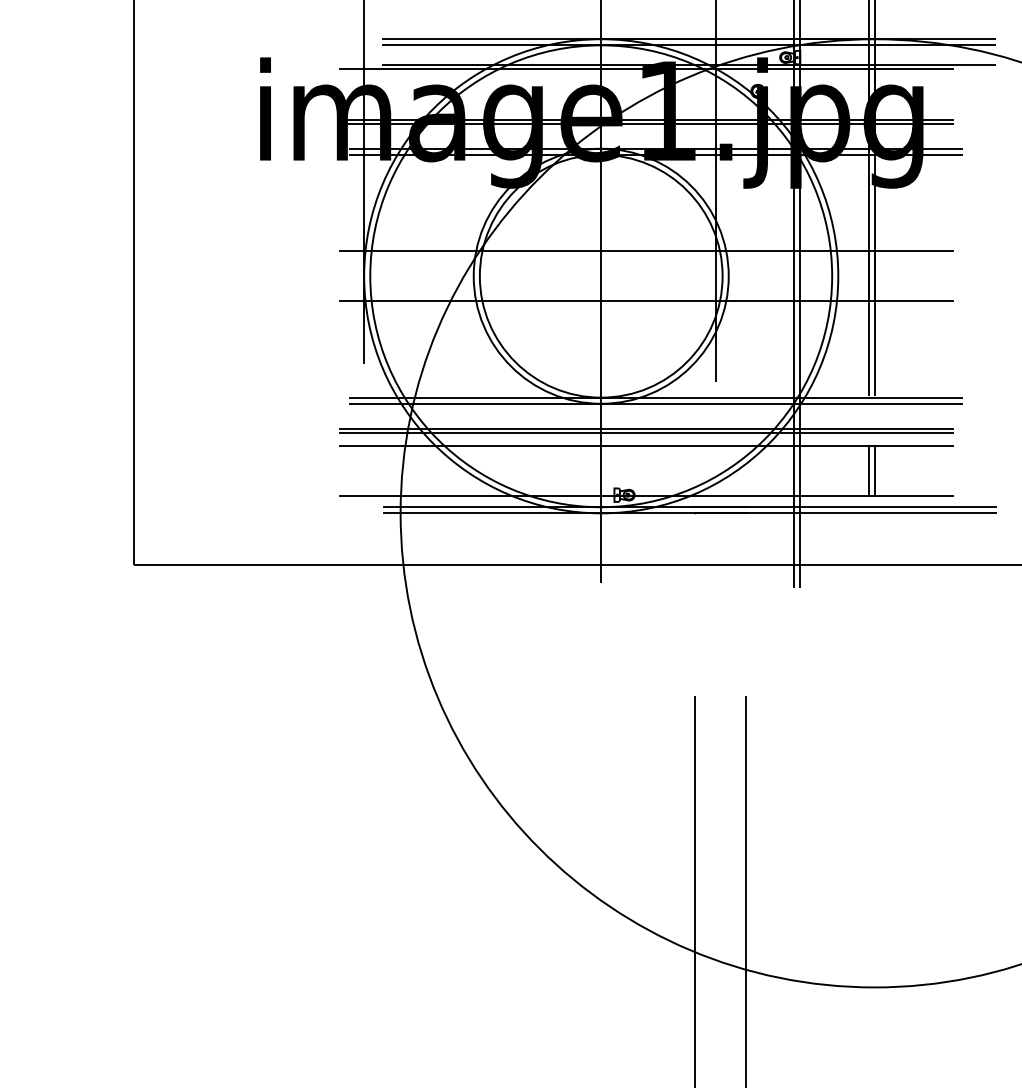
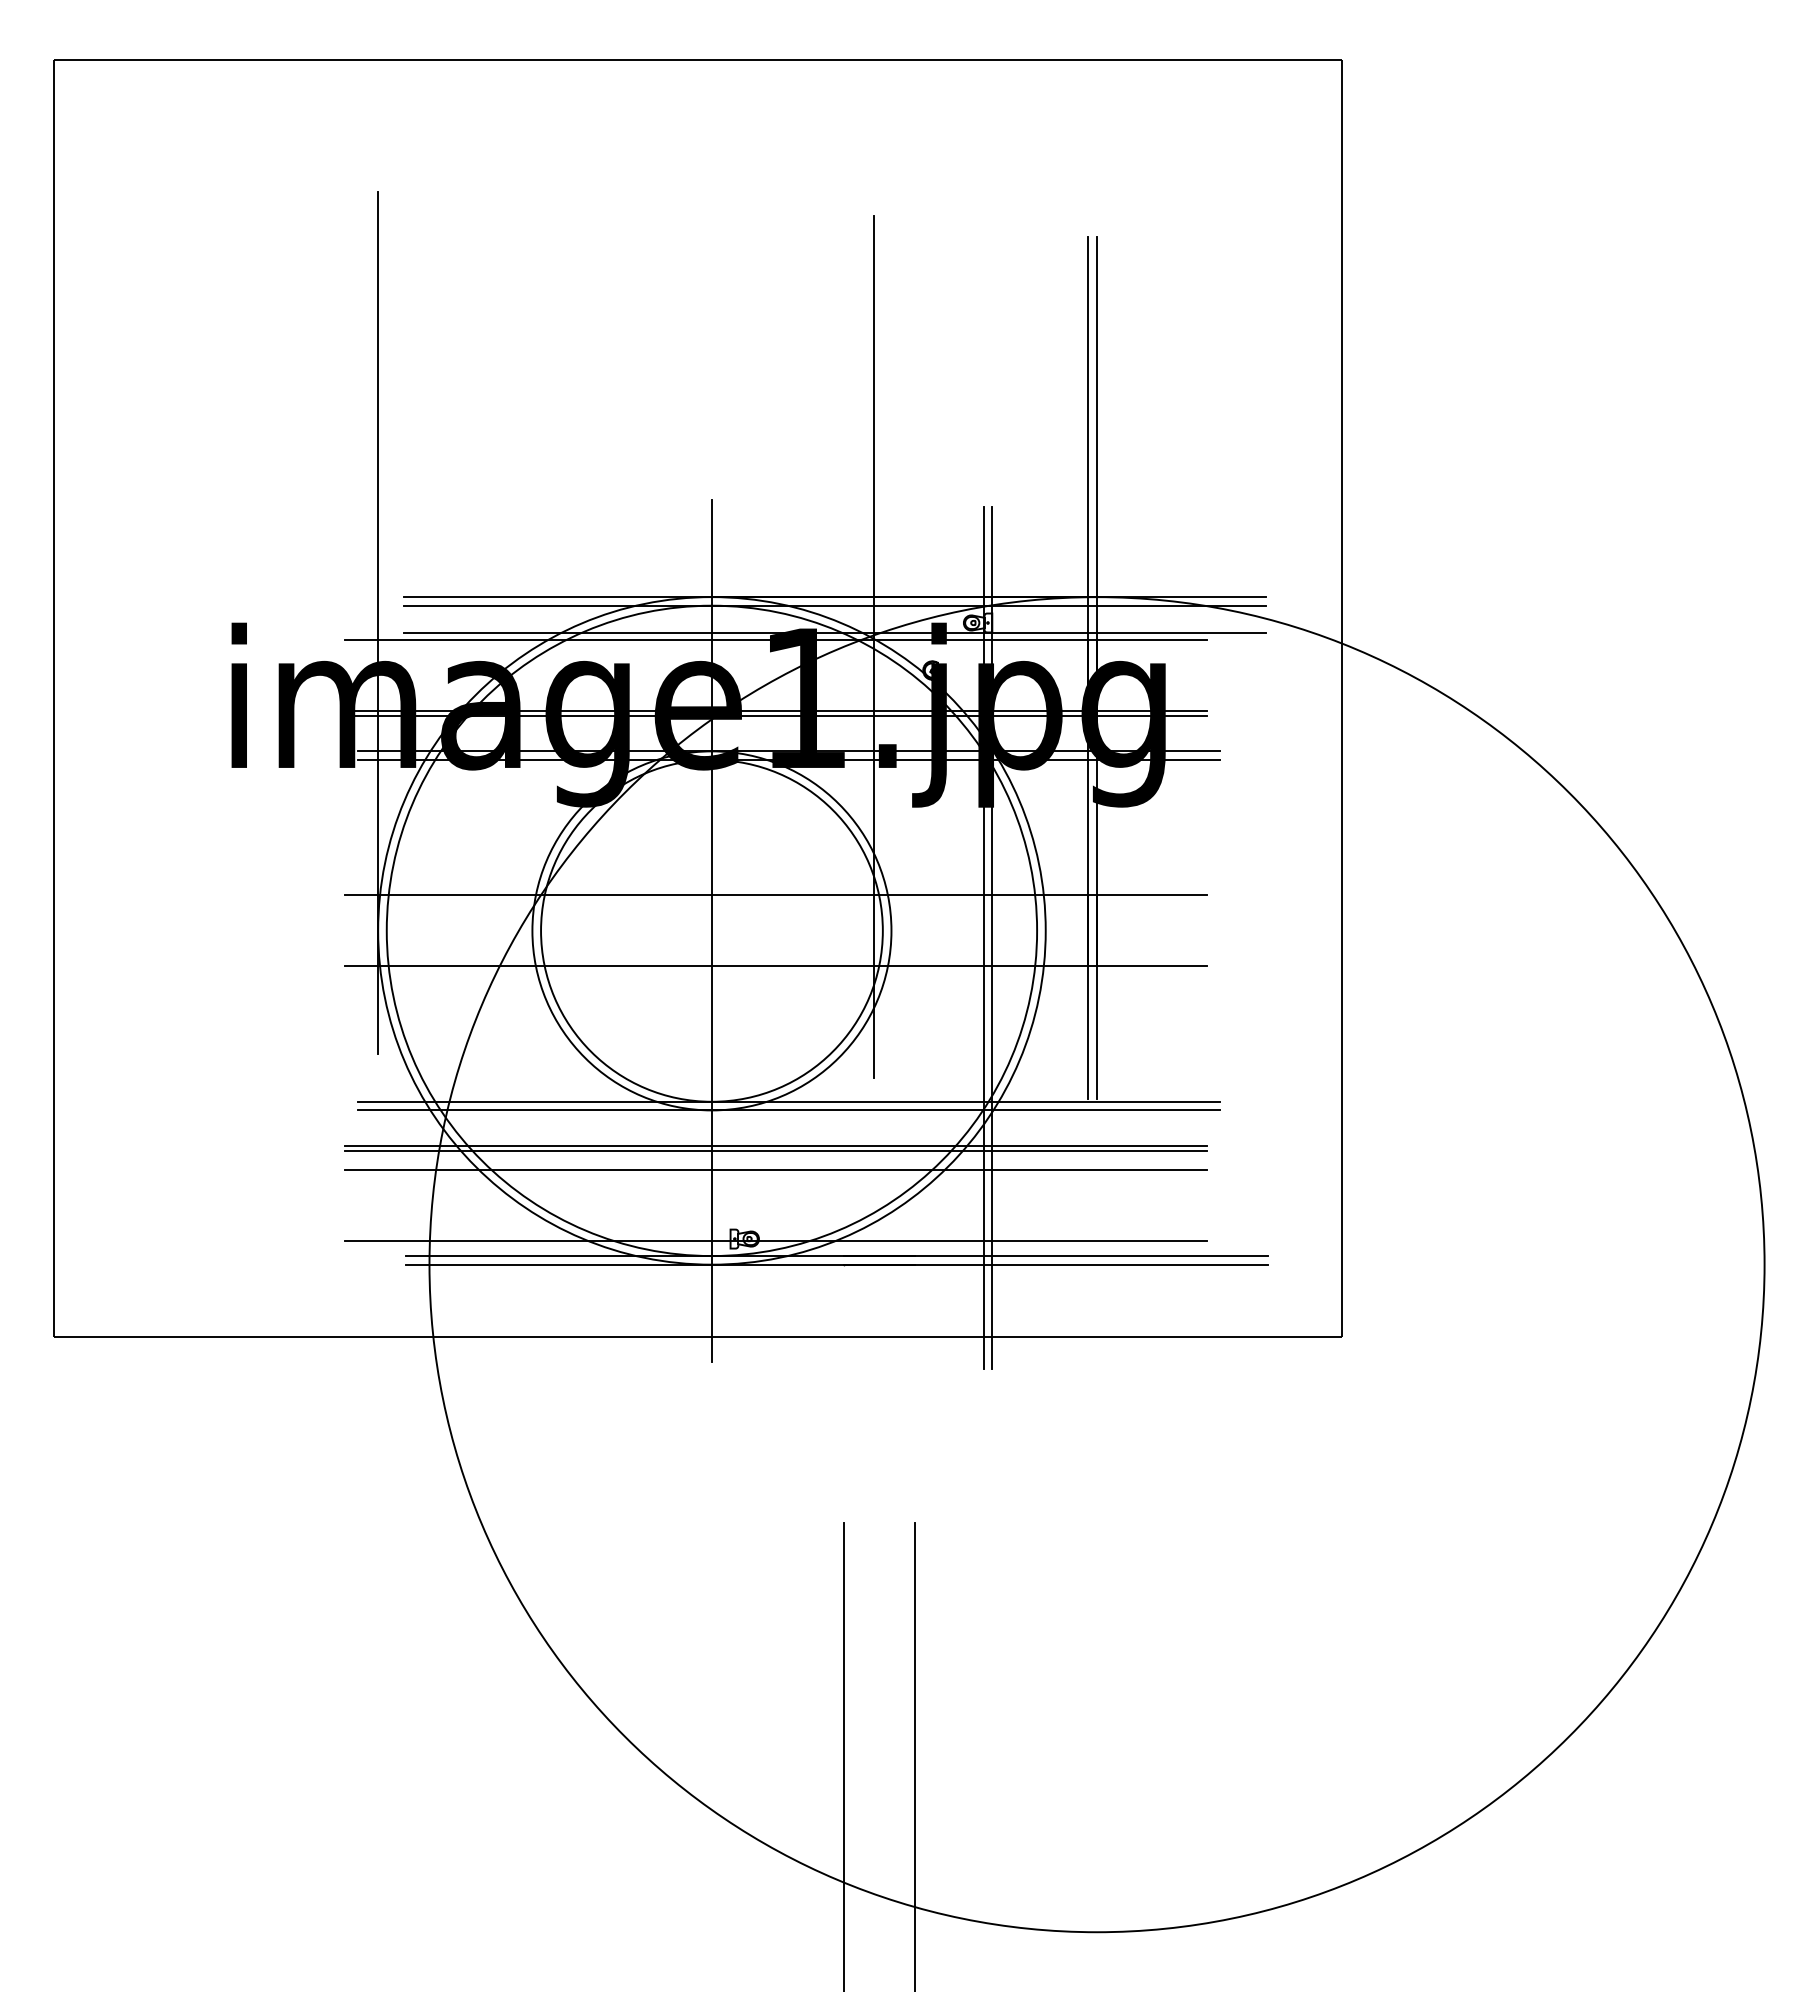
line: (868, 470) -> (1088, 1204), removed
line: (875, 470) -> (1097, 1204), removed

